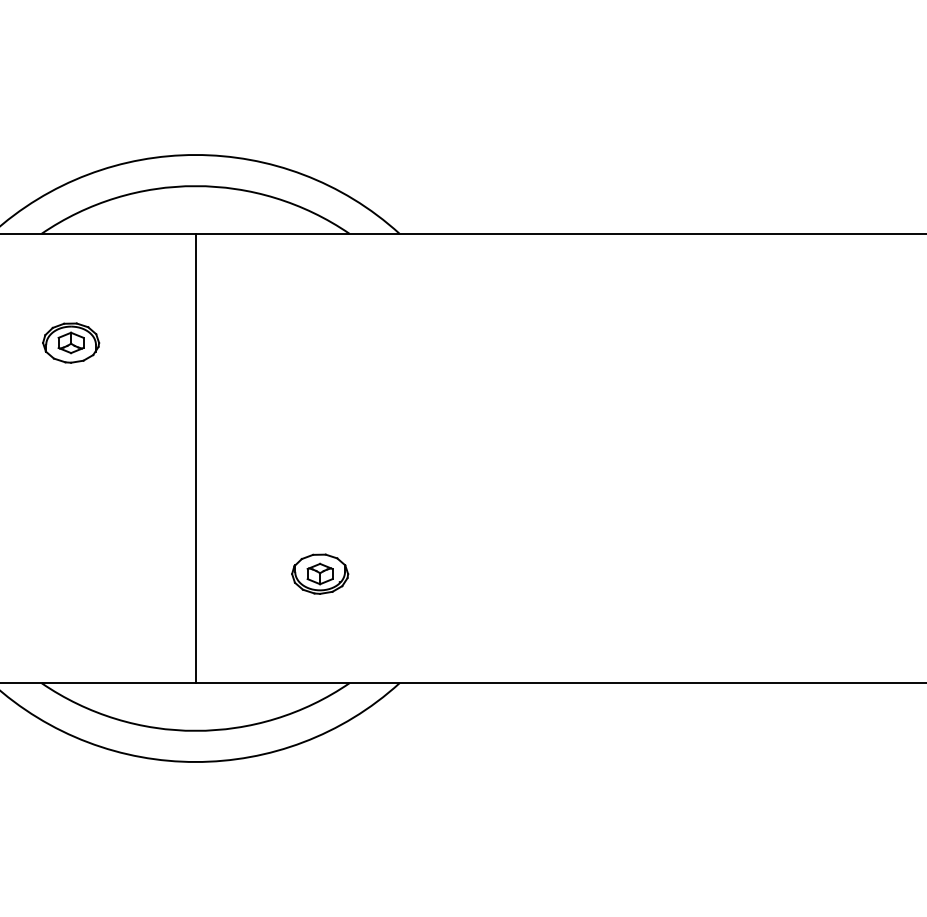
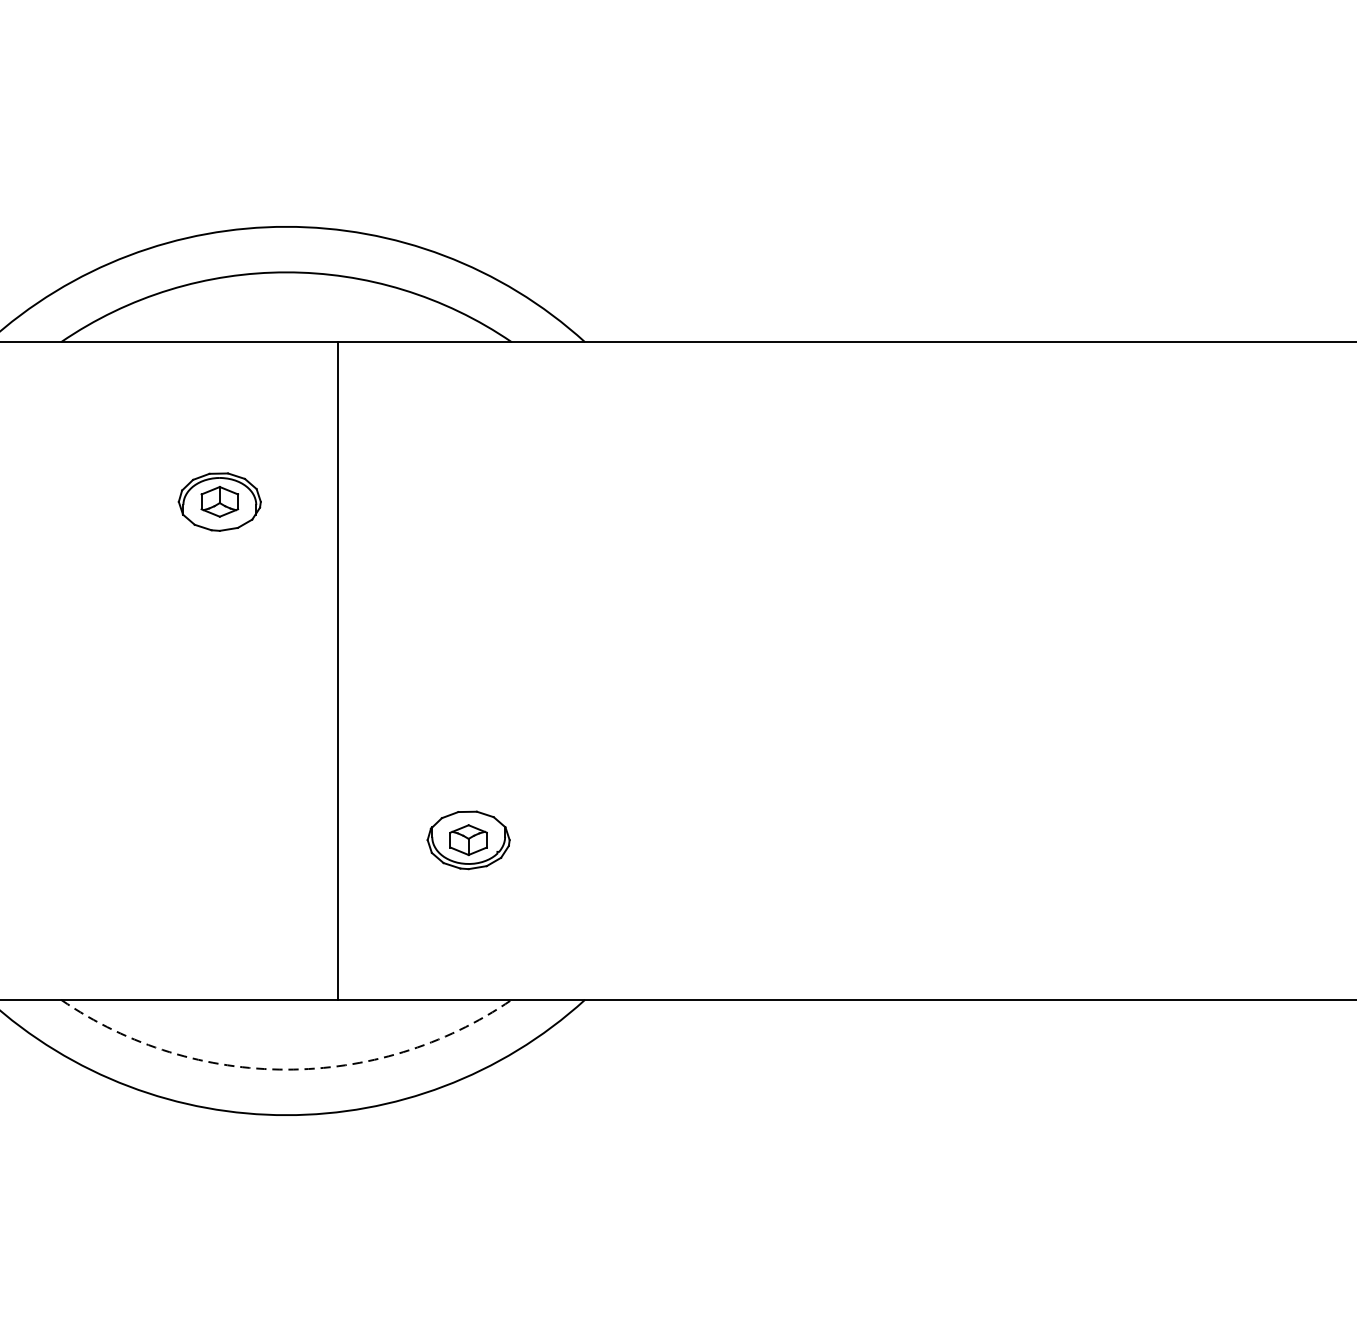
part: (71, 342) -> (220, 501), moved
line: (195, 458) -> (337, 671), moved
arc: (195, 730) -> (286, 1069), solid -> dashed

